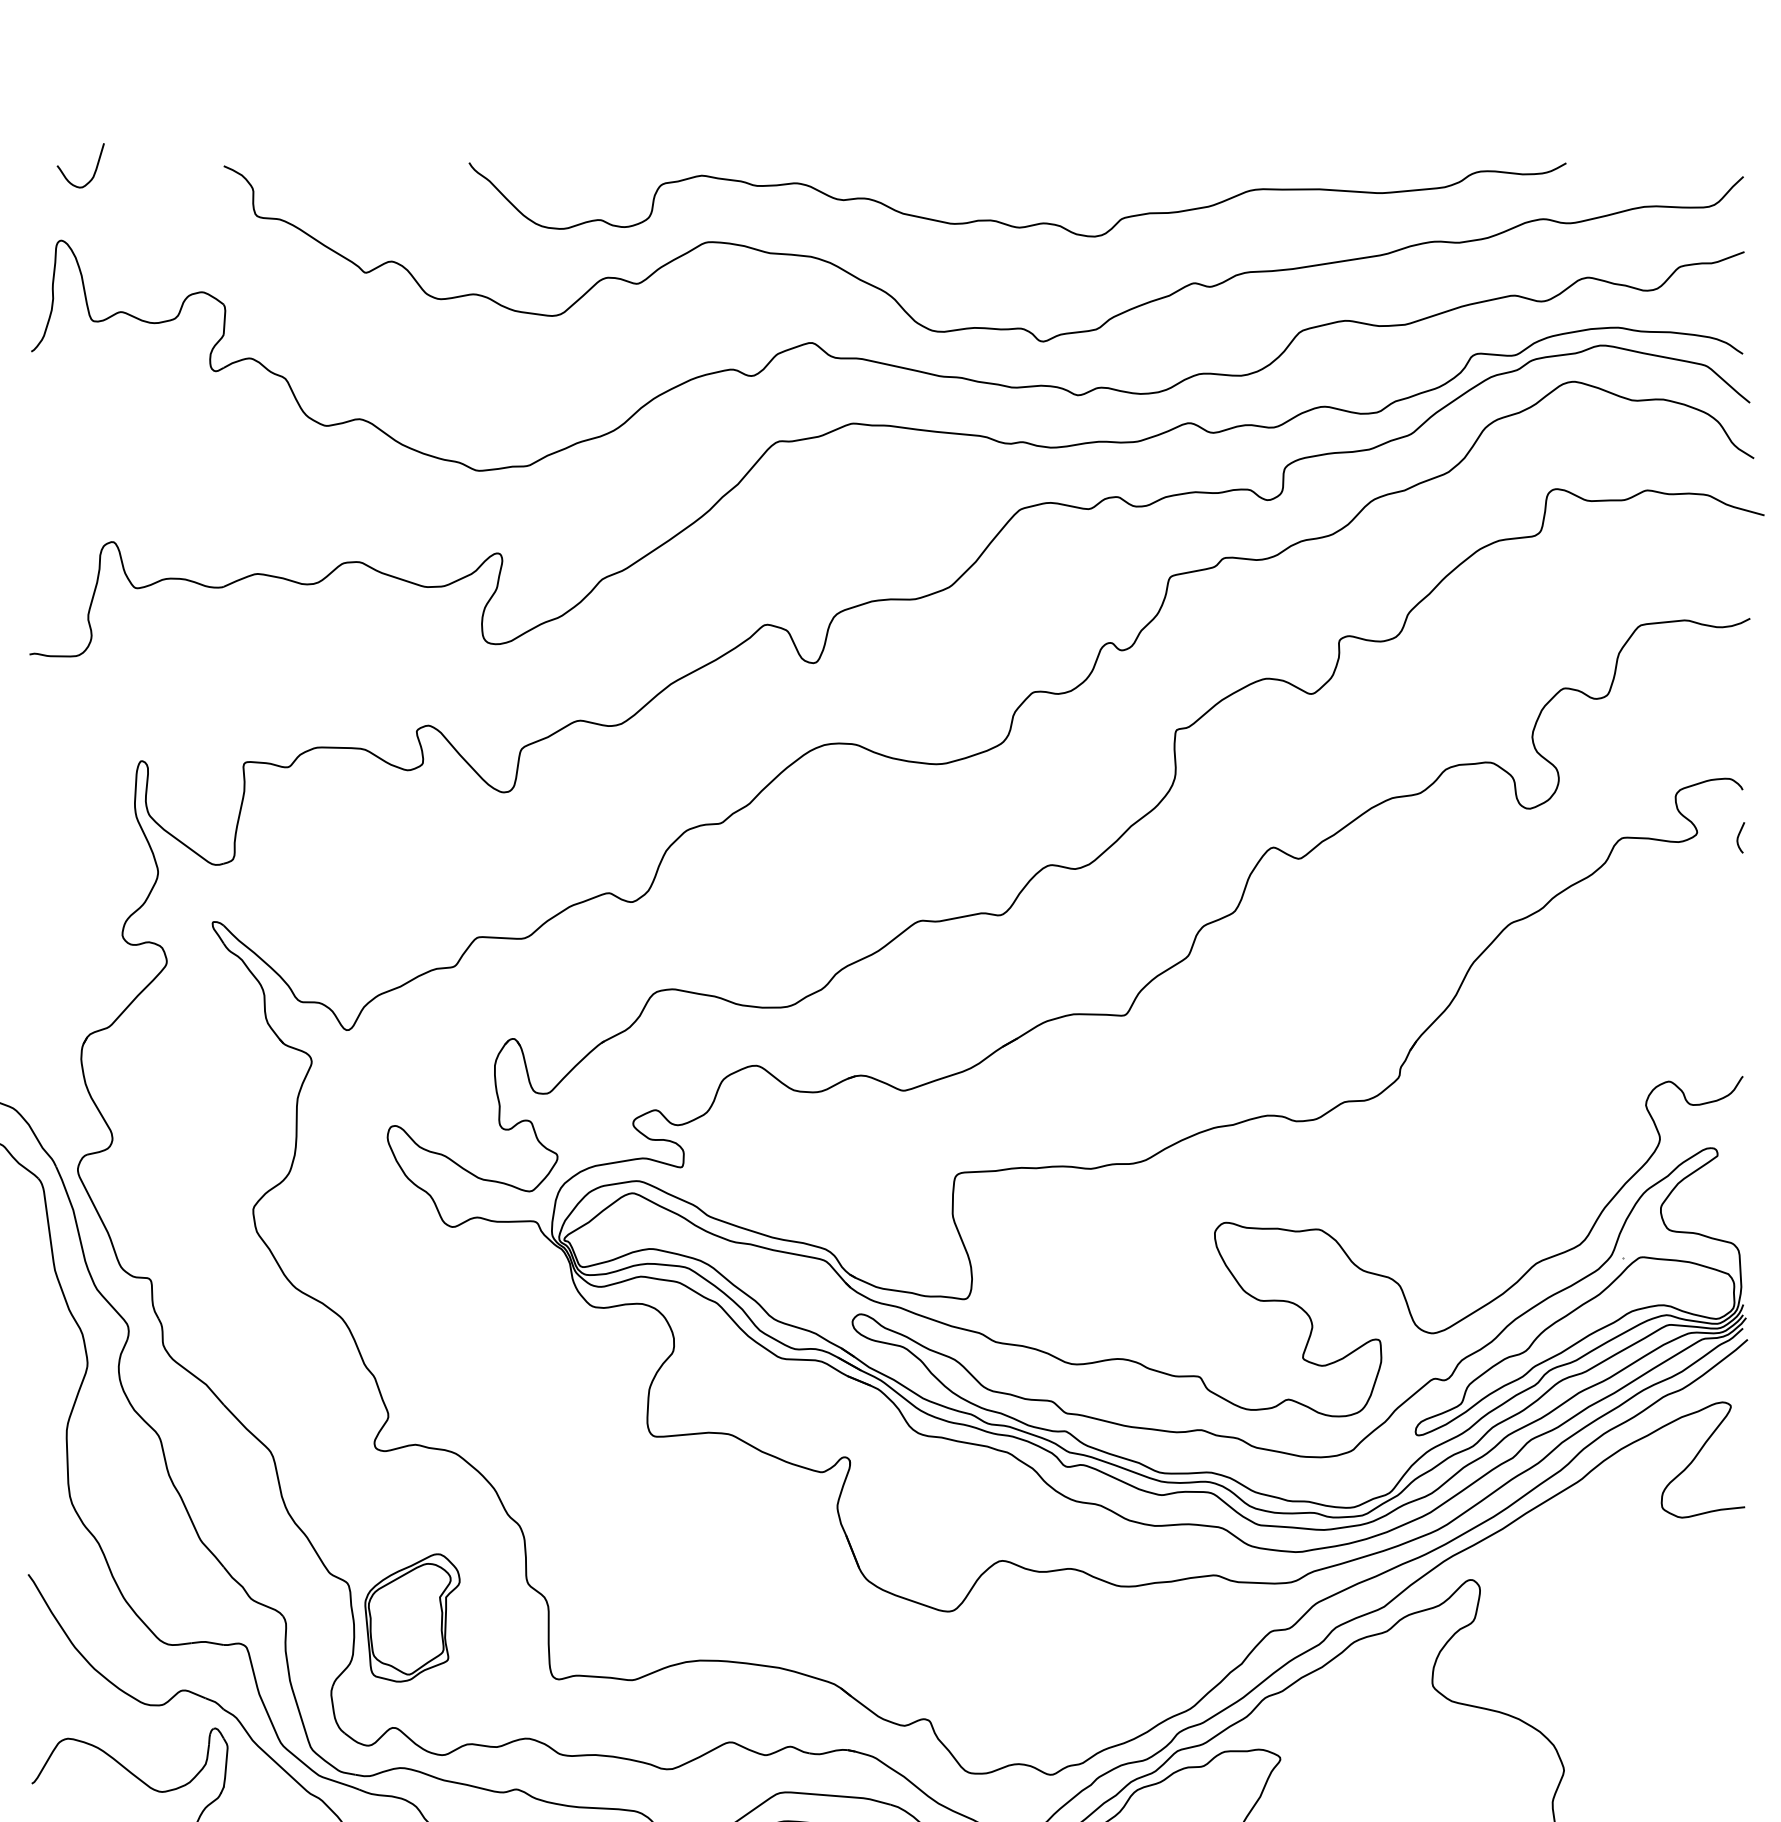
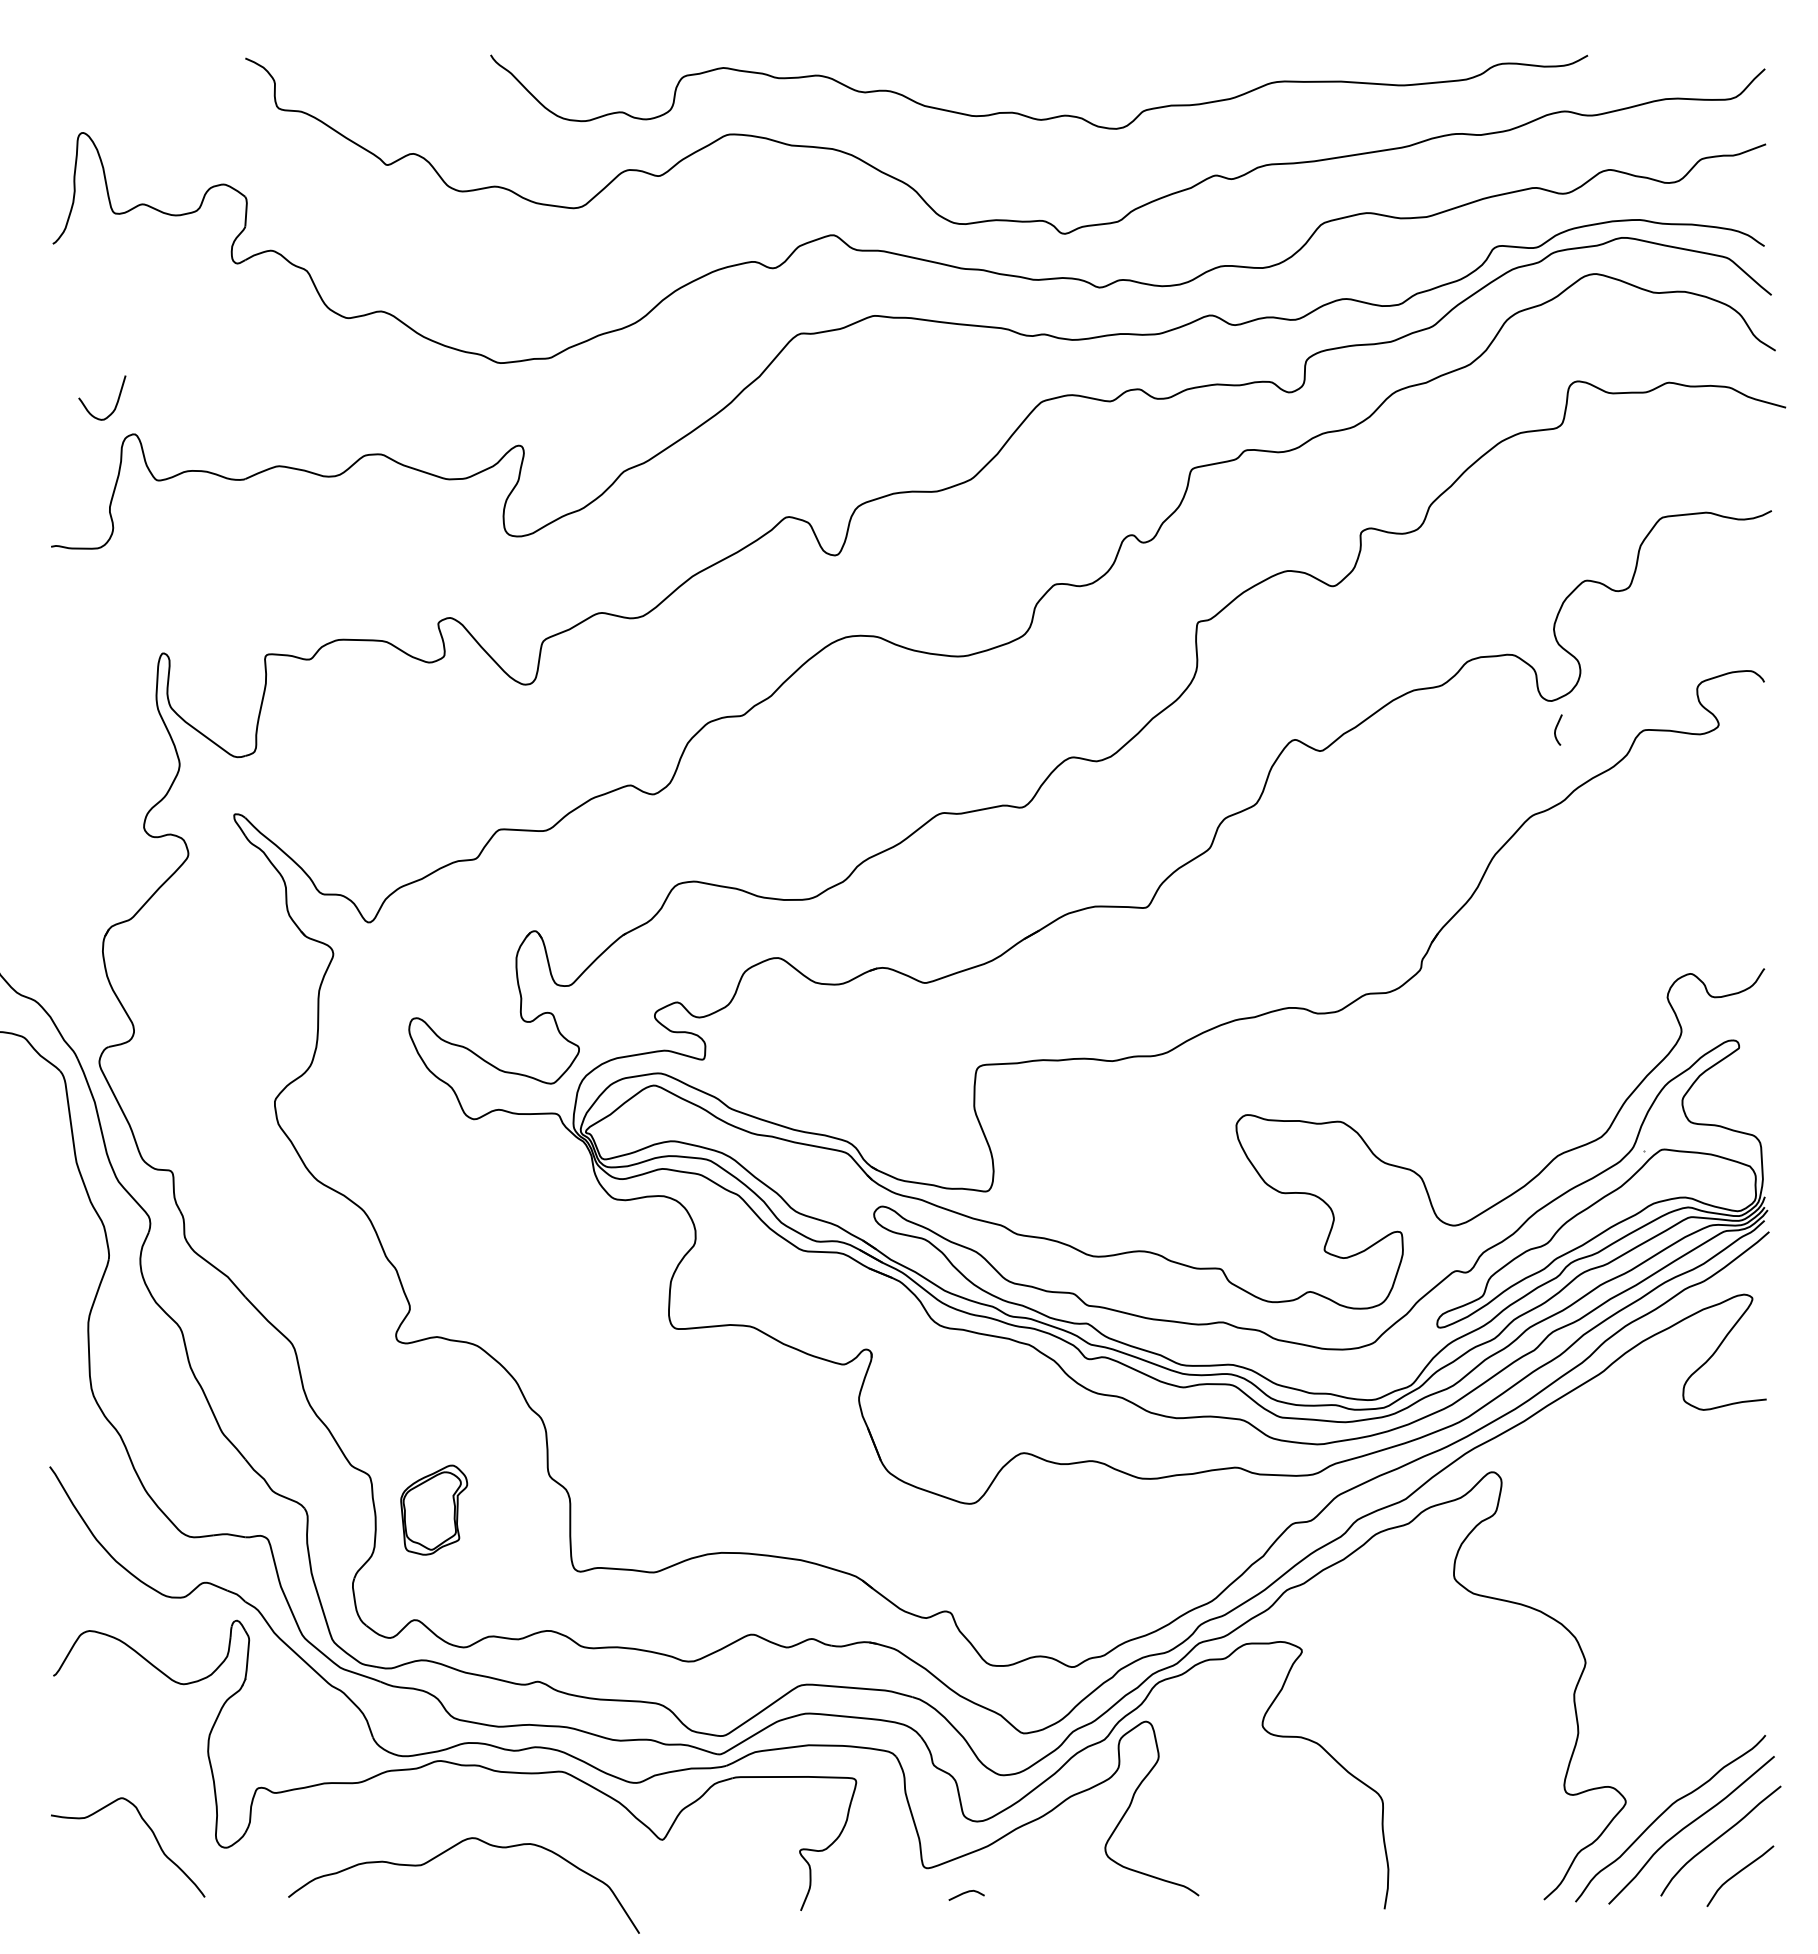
curve: (93, 172) -> (115, 404), moved
curve: (1738, 837) -> (1556, 729), moved
part: (412, 1617) -> (434, 1509), size x0.7

